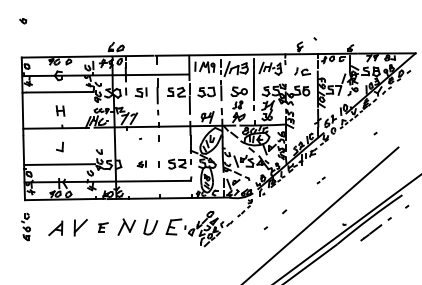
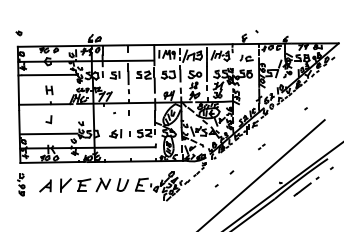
part: (23, 21) -> (19, 33), moved
part: (141, 163) -> (115, 133), size x1.67
part: (103, 227) -> (84, 185), size x1.67

